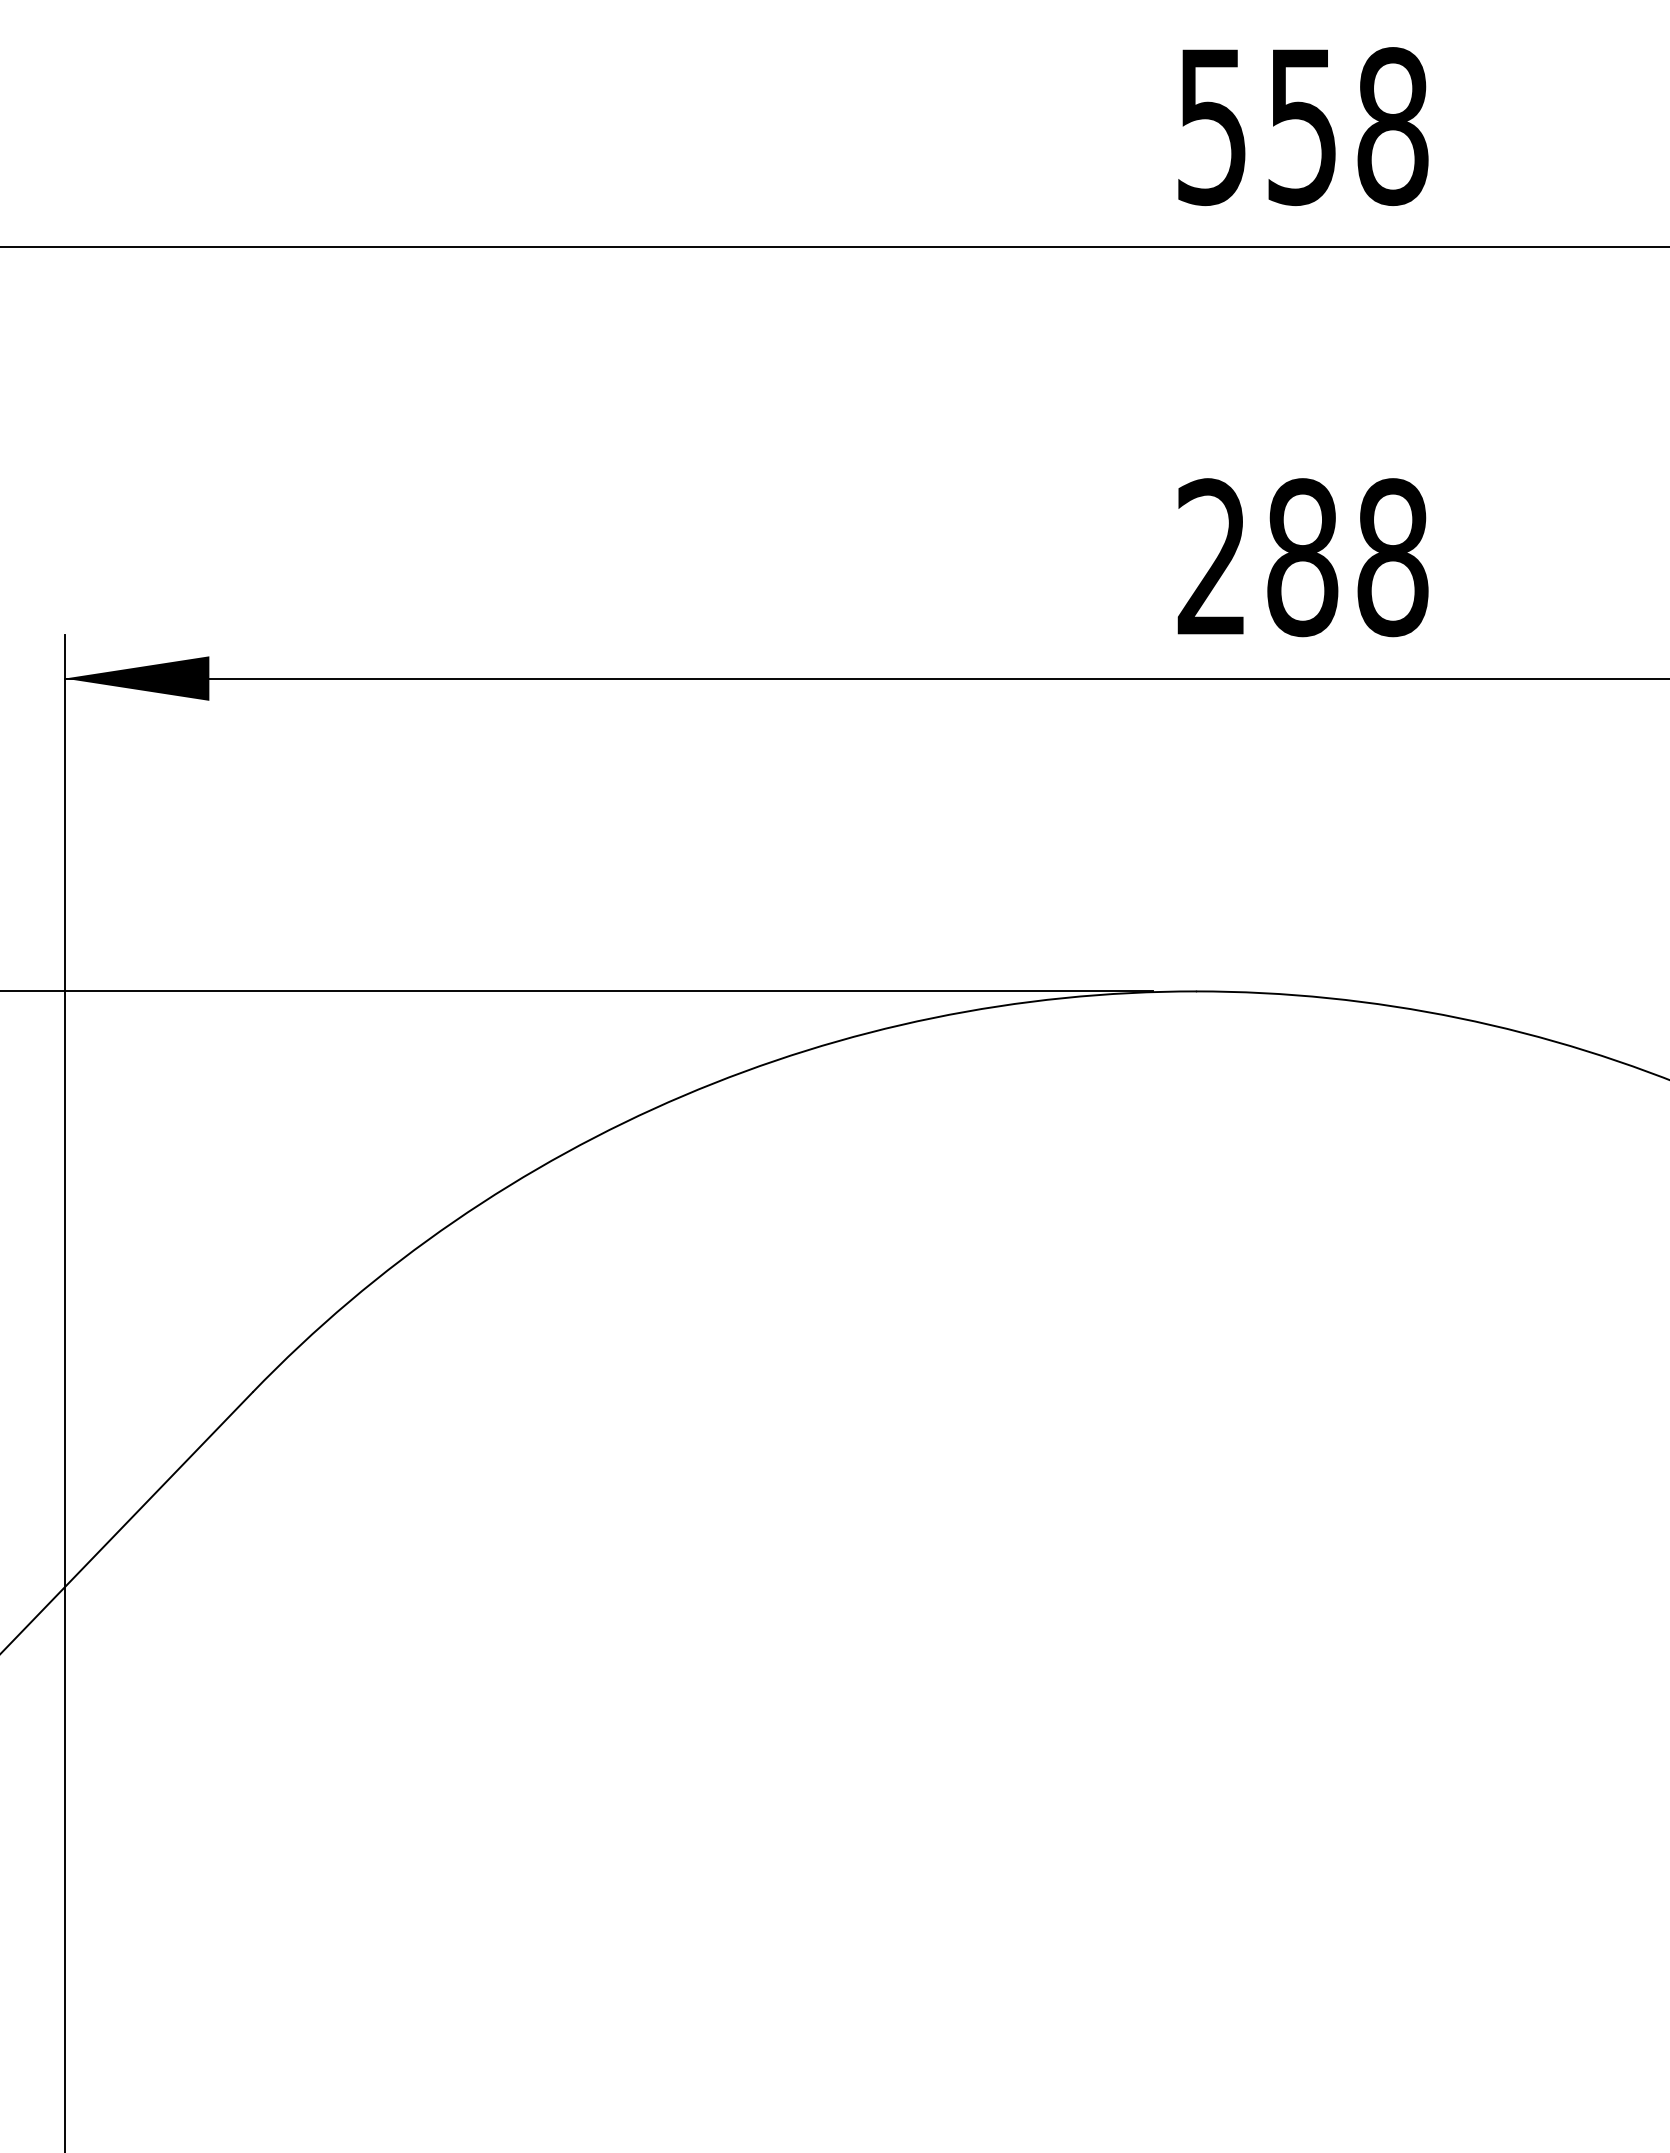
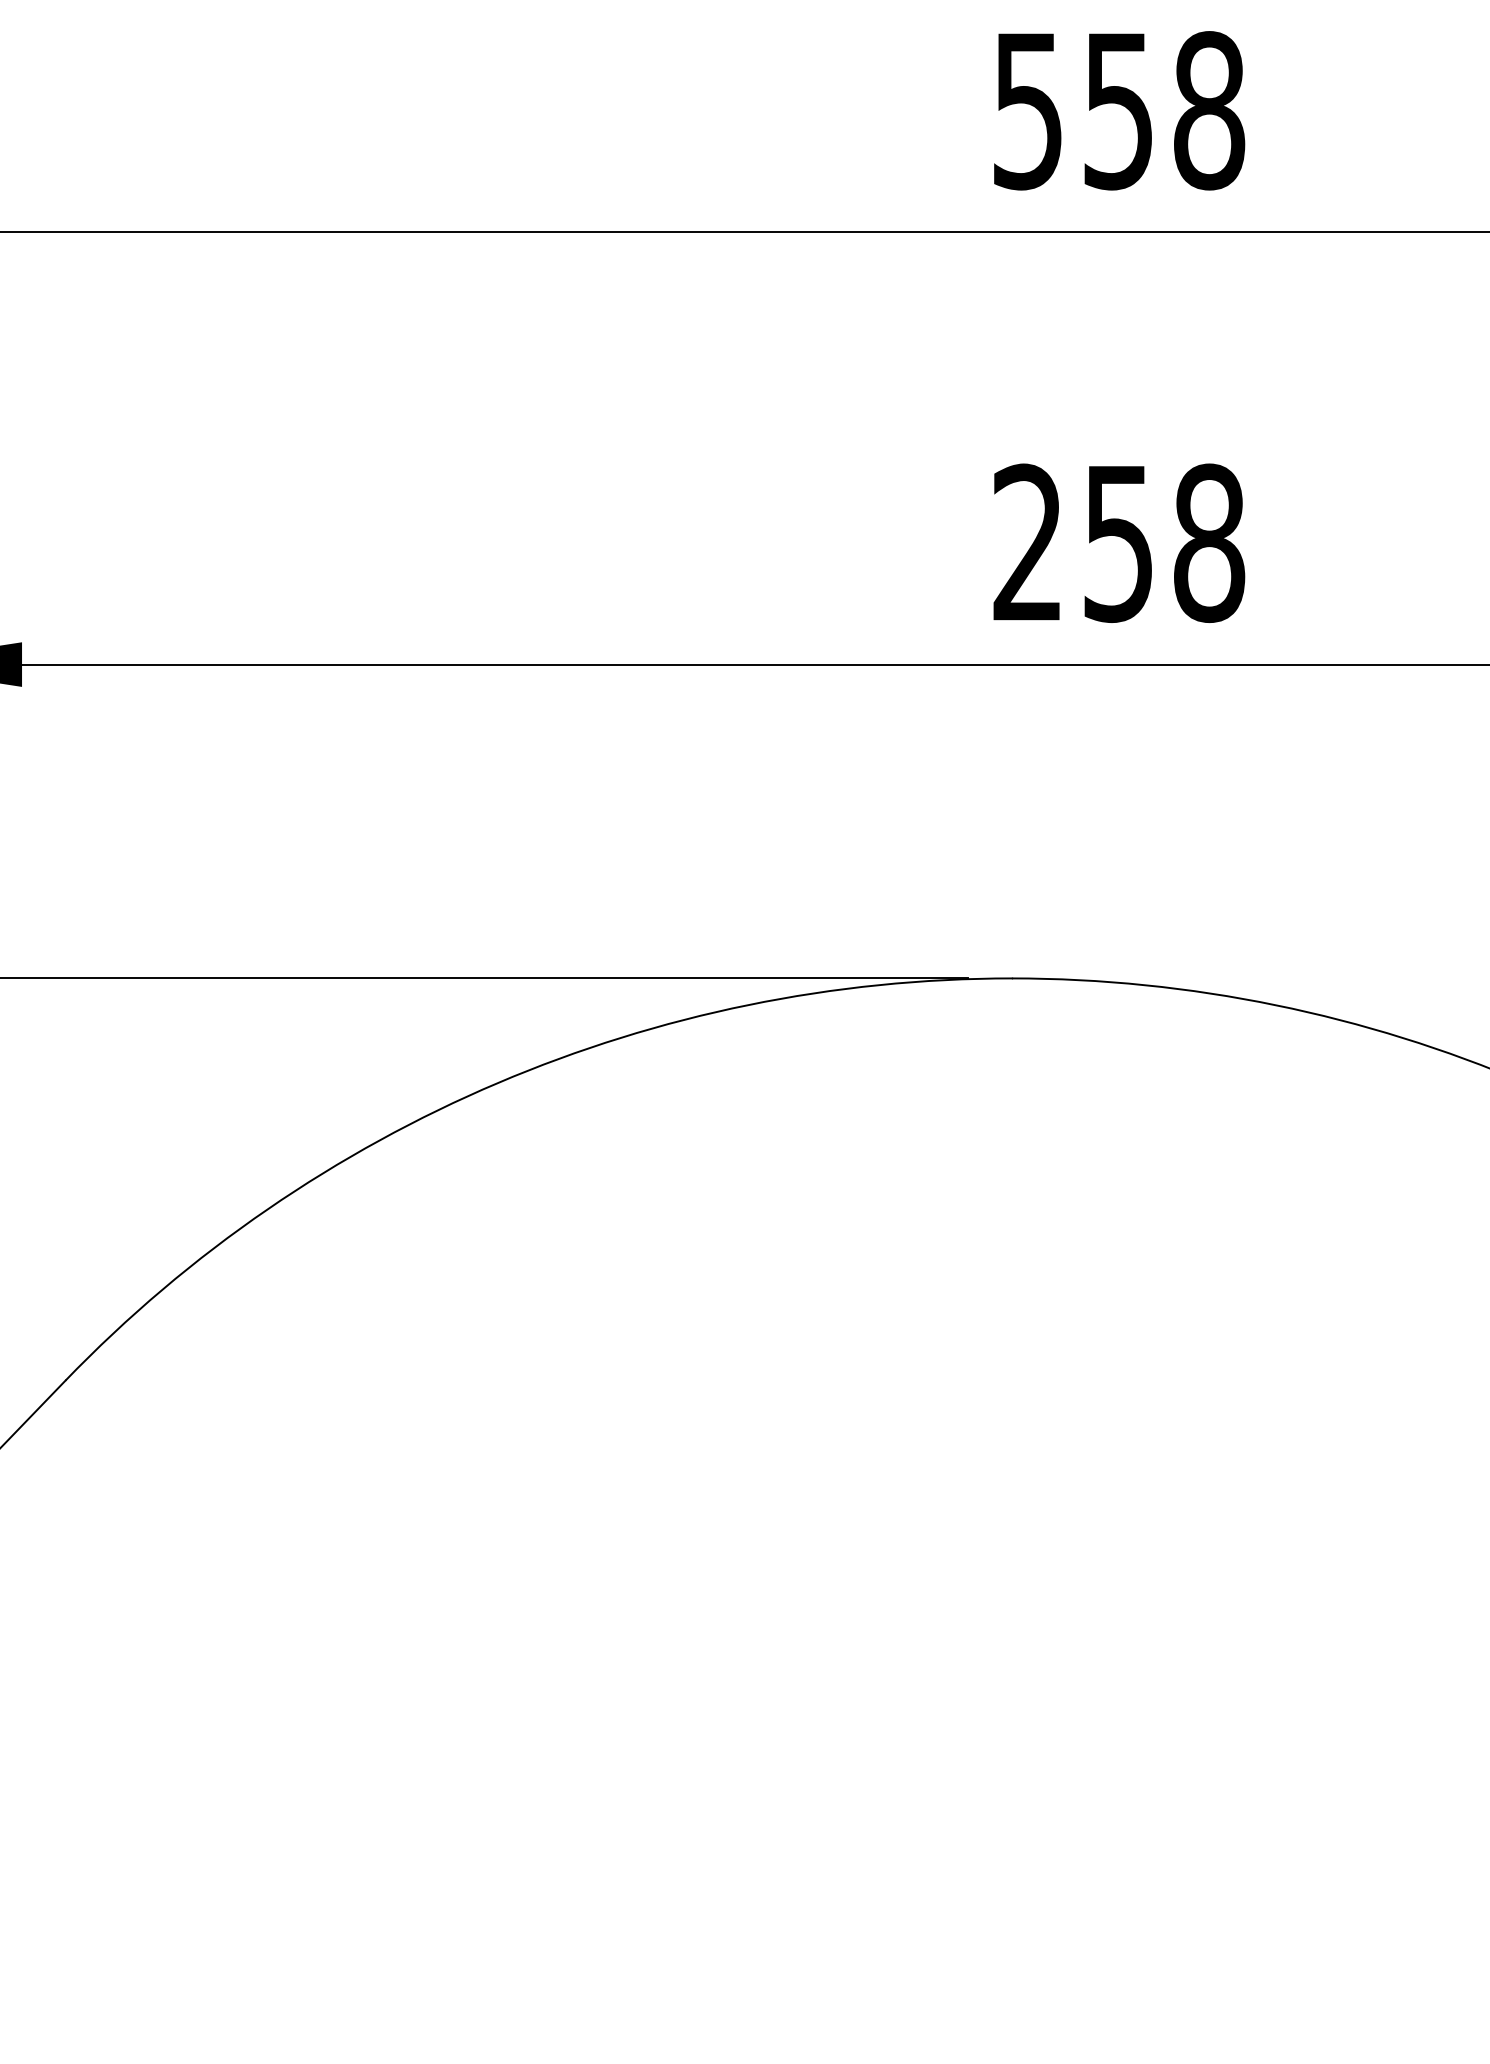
text: (1302, 557) -> (1118, 543), 288 -> 258

